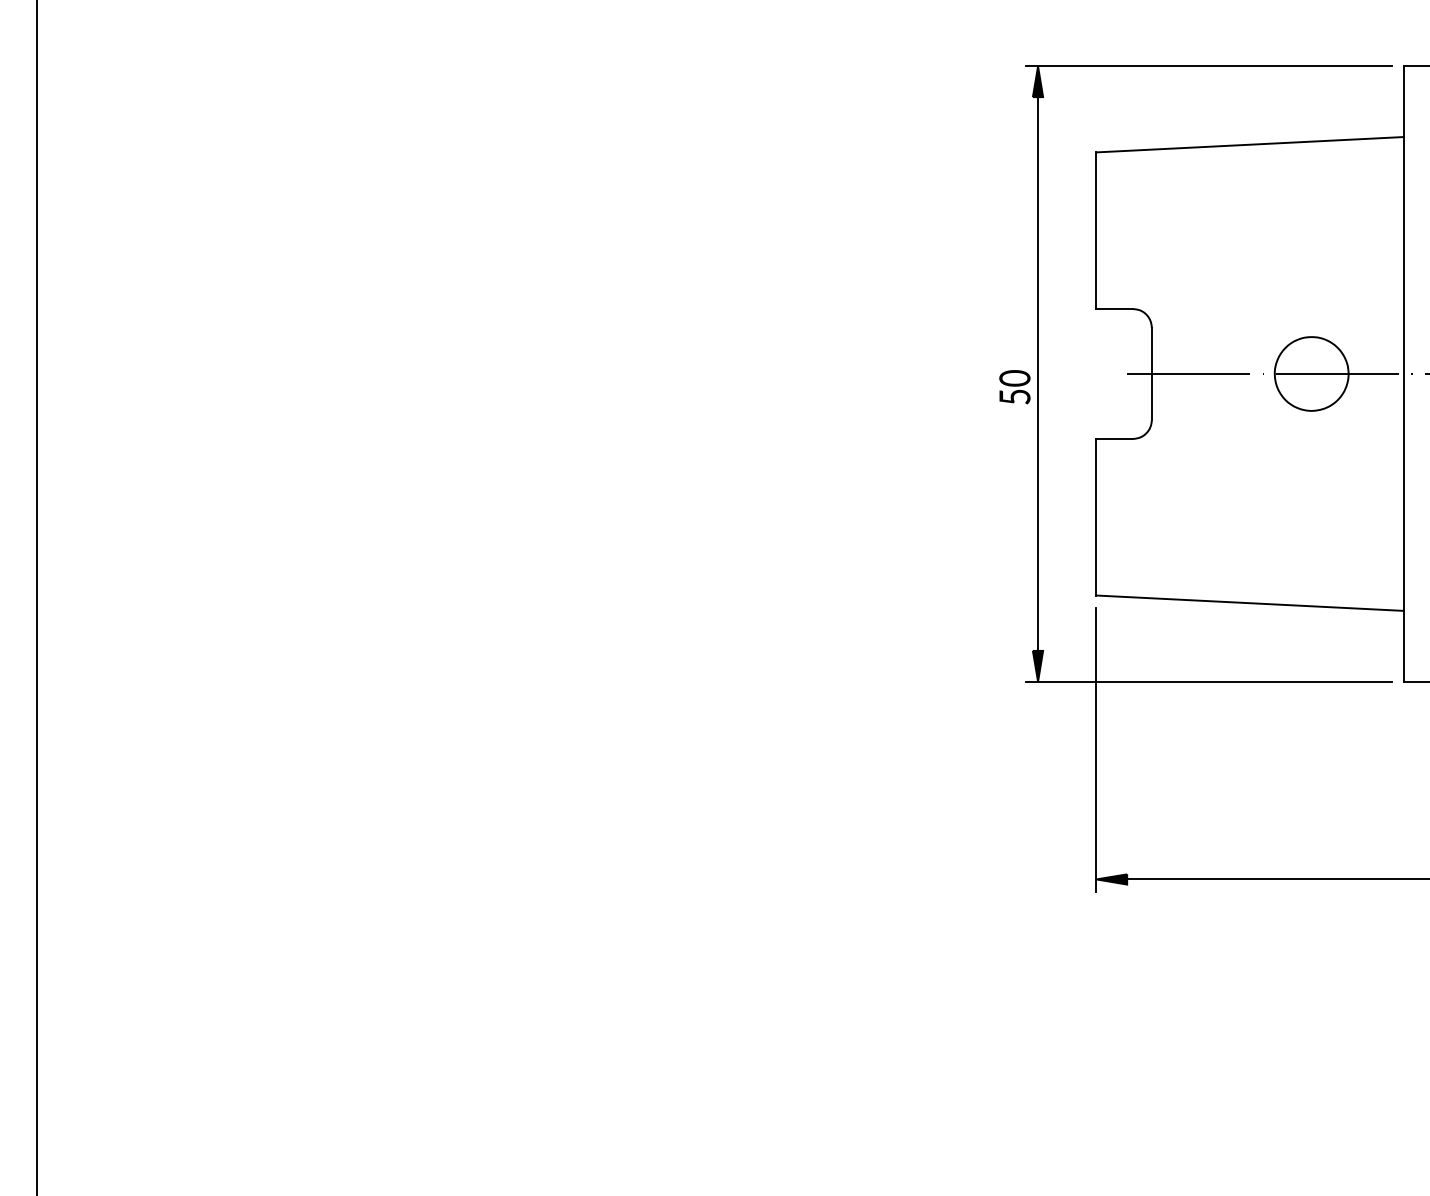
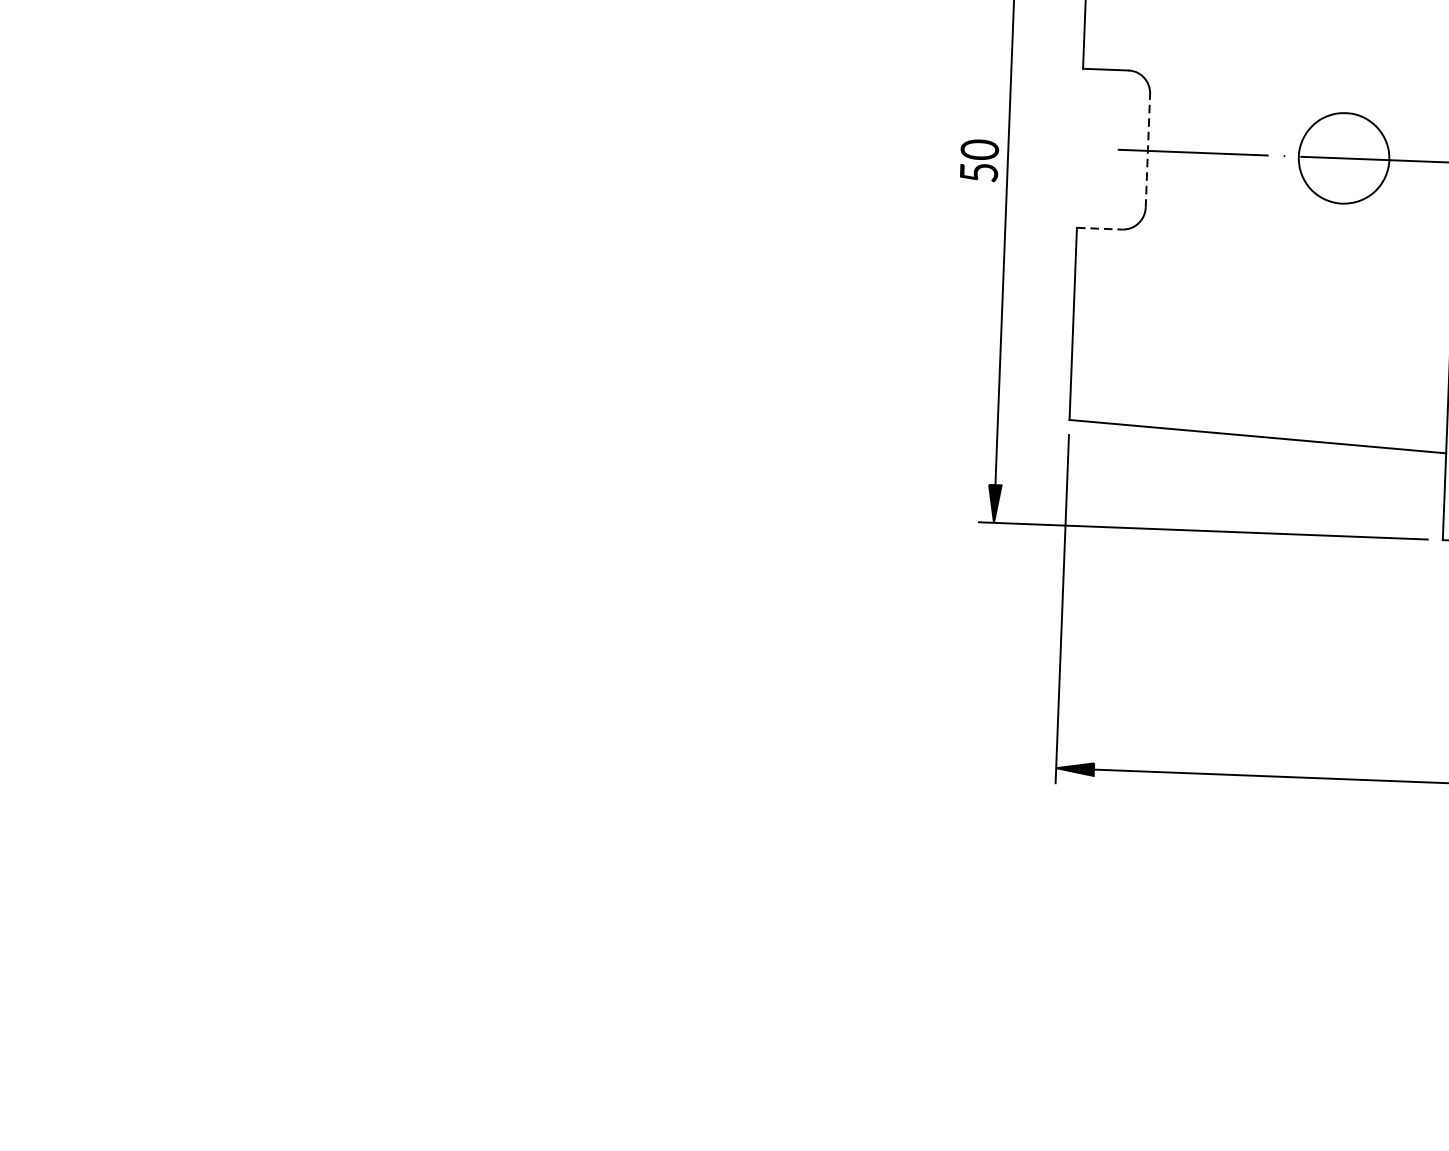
line: (1151, 373) -> (1147, 150), solid -> dashed
line: (1115, 438) -> (1100, 228), solid -> dashed

